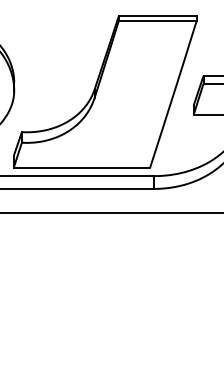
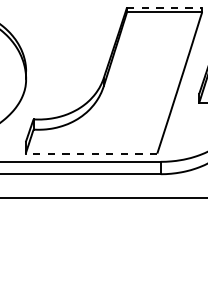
line: (157, 16) -> (164, 7), solid -> dashed
line: (81, 167) -> (91, 153), solid -> dashed

